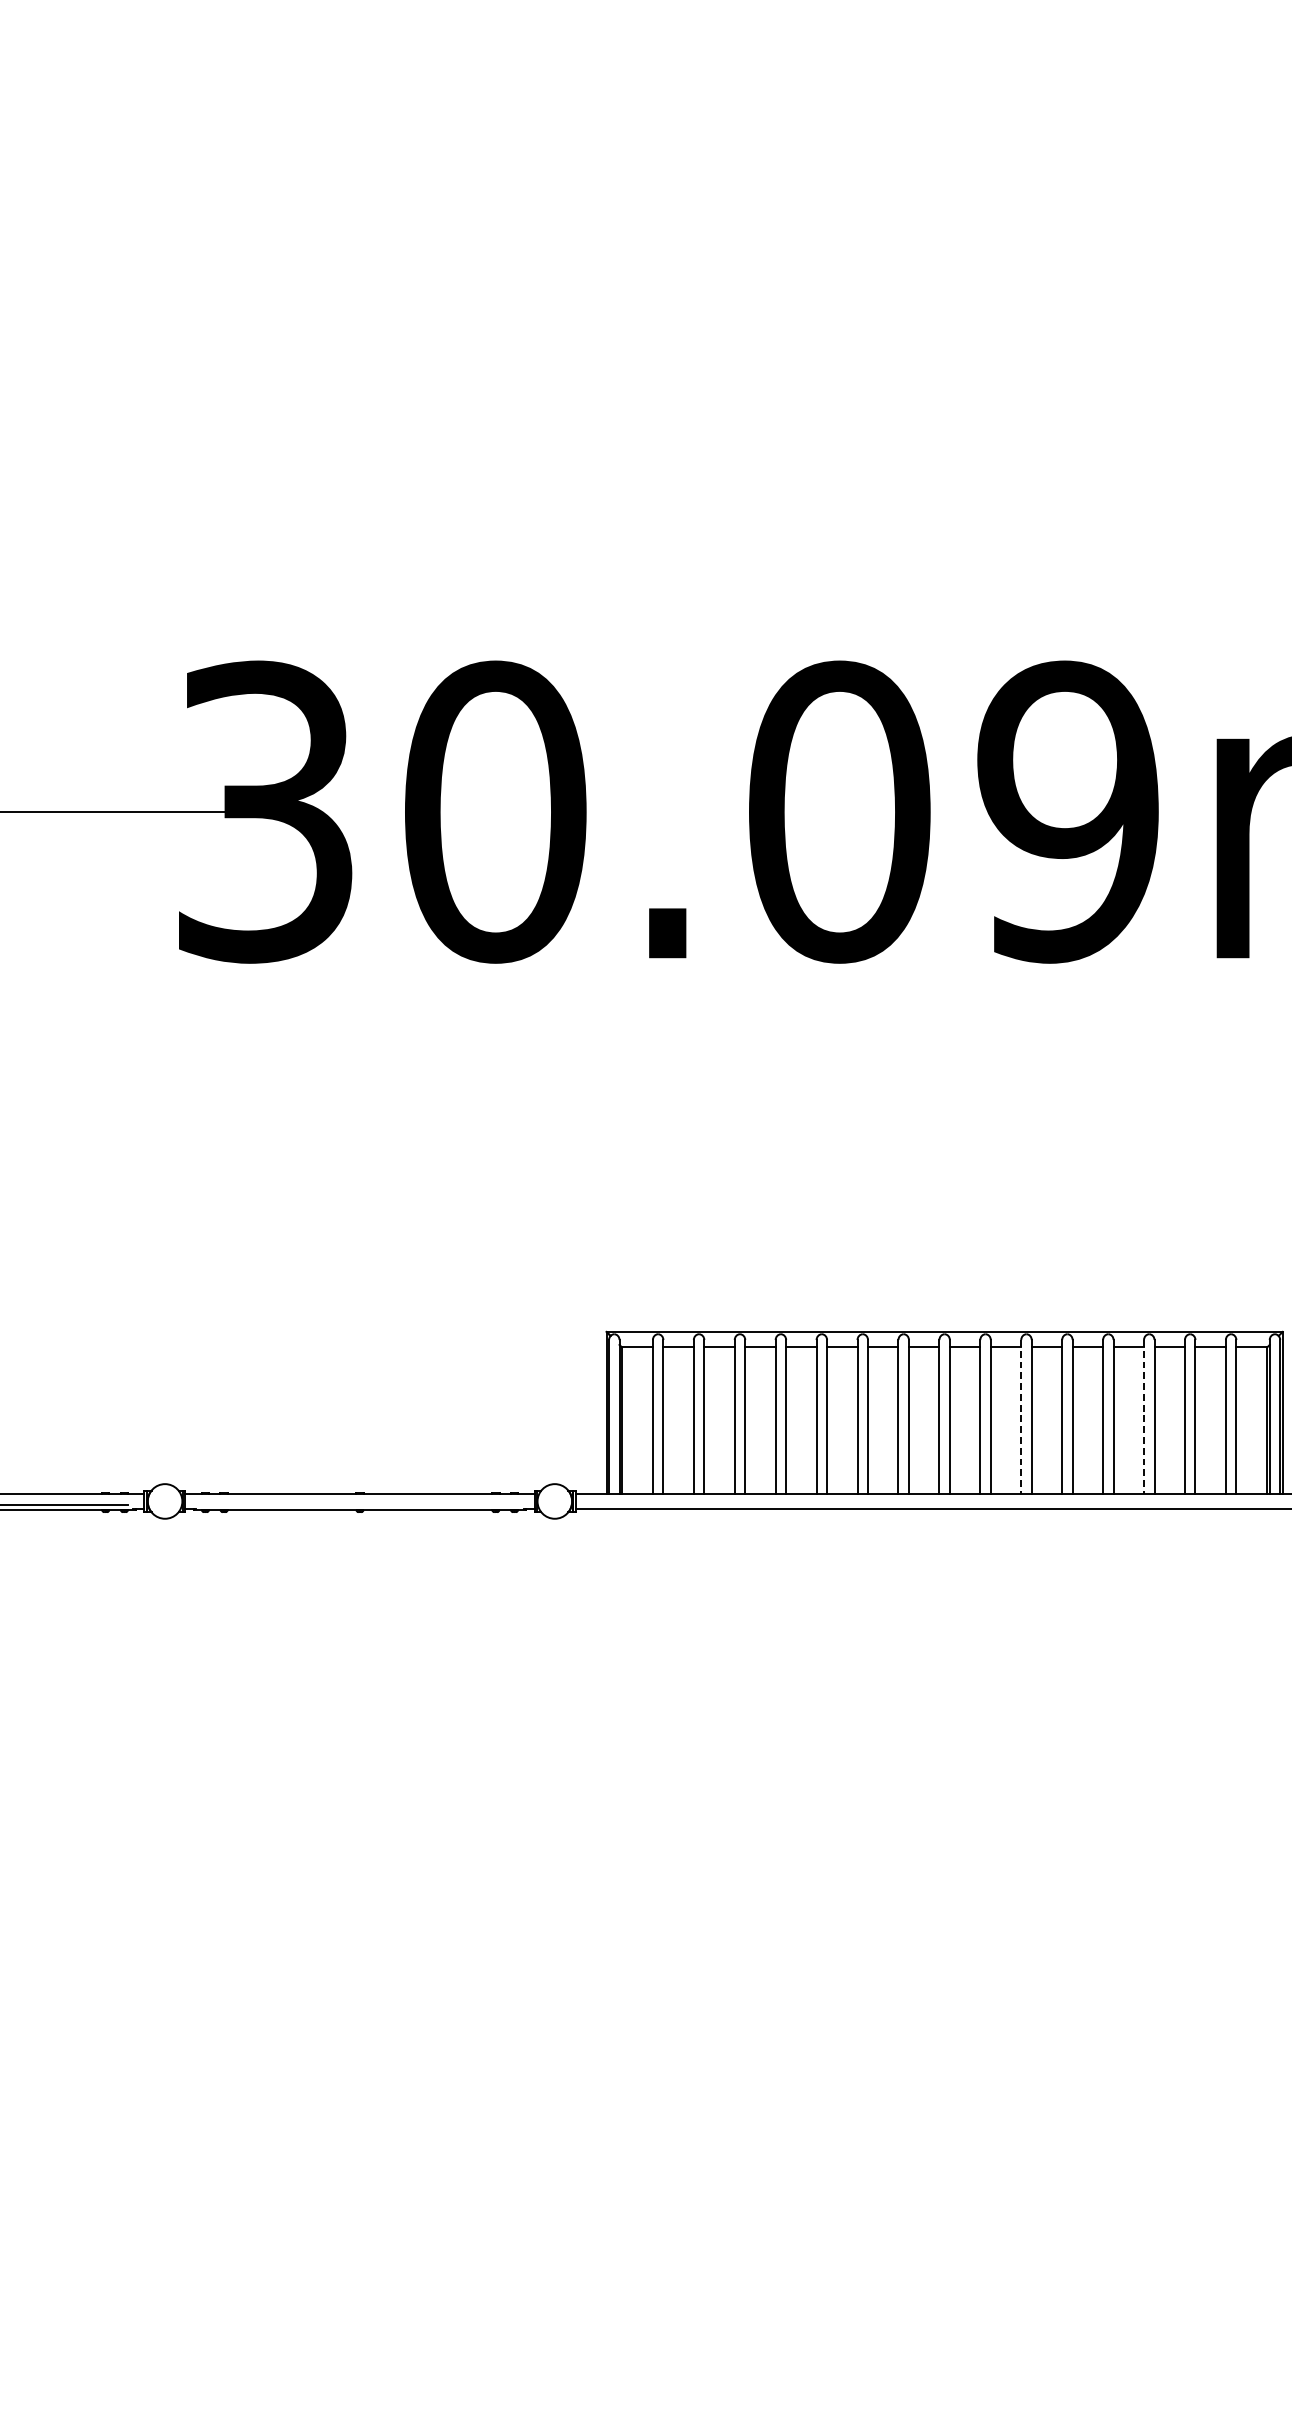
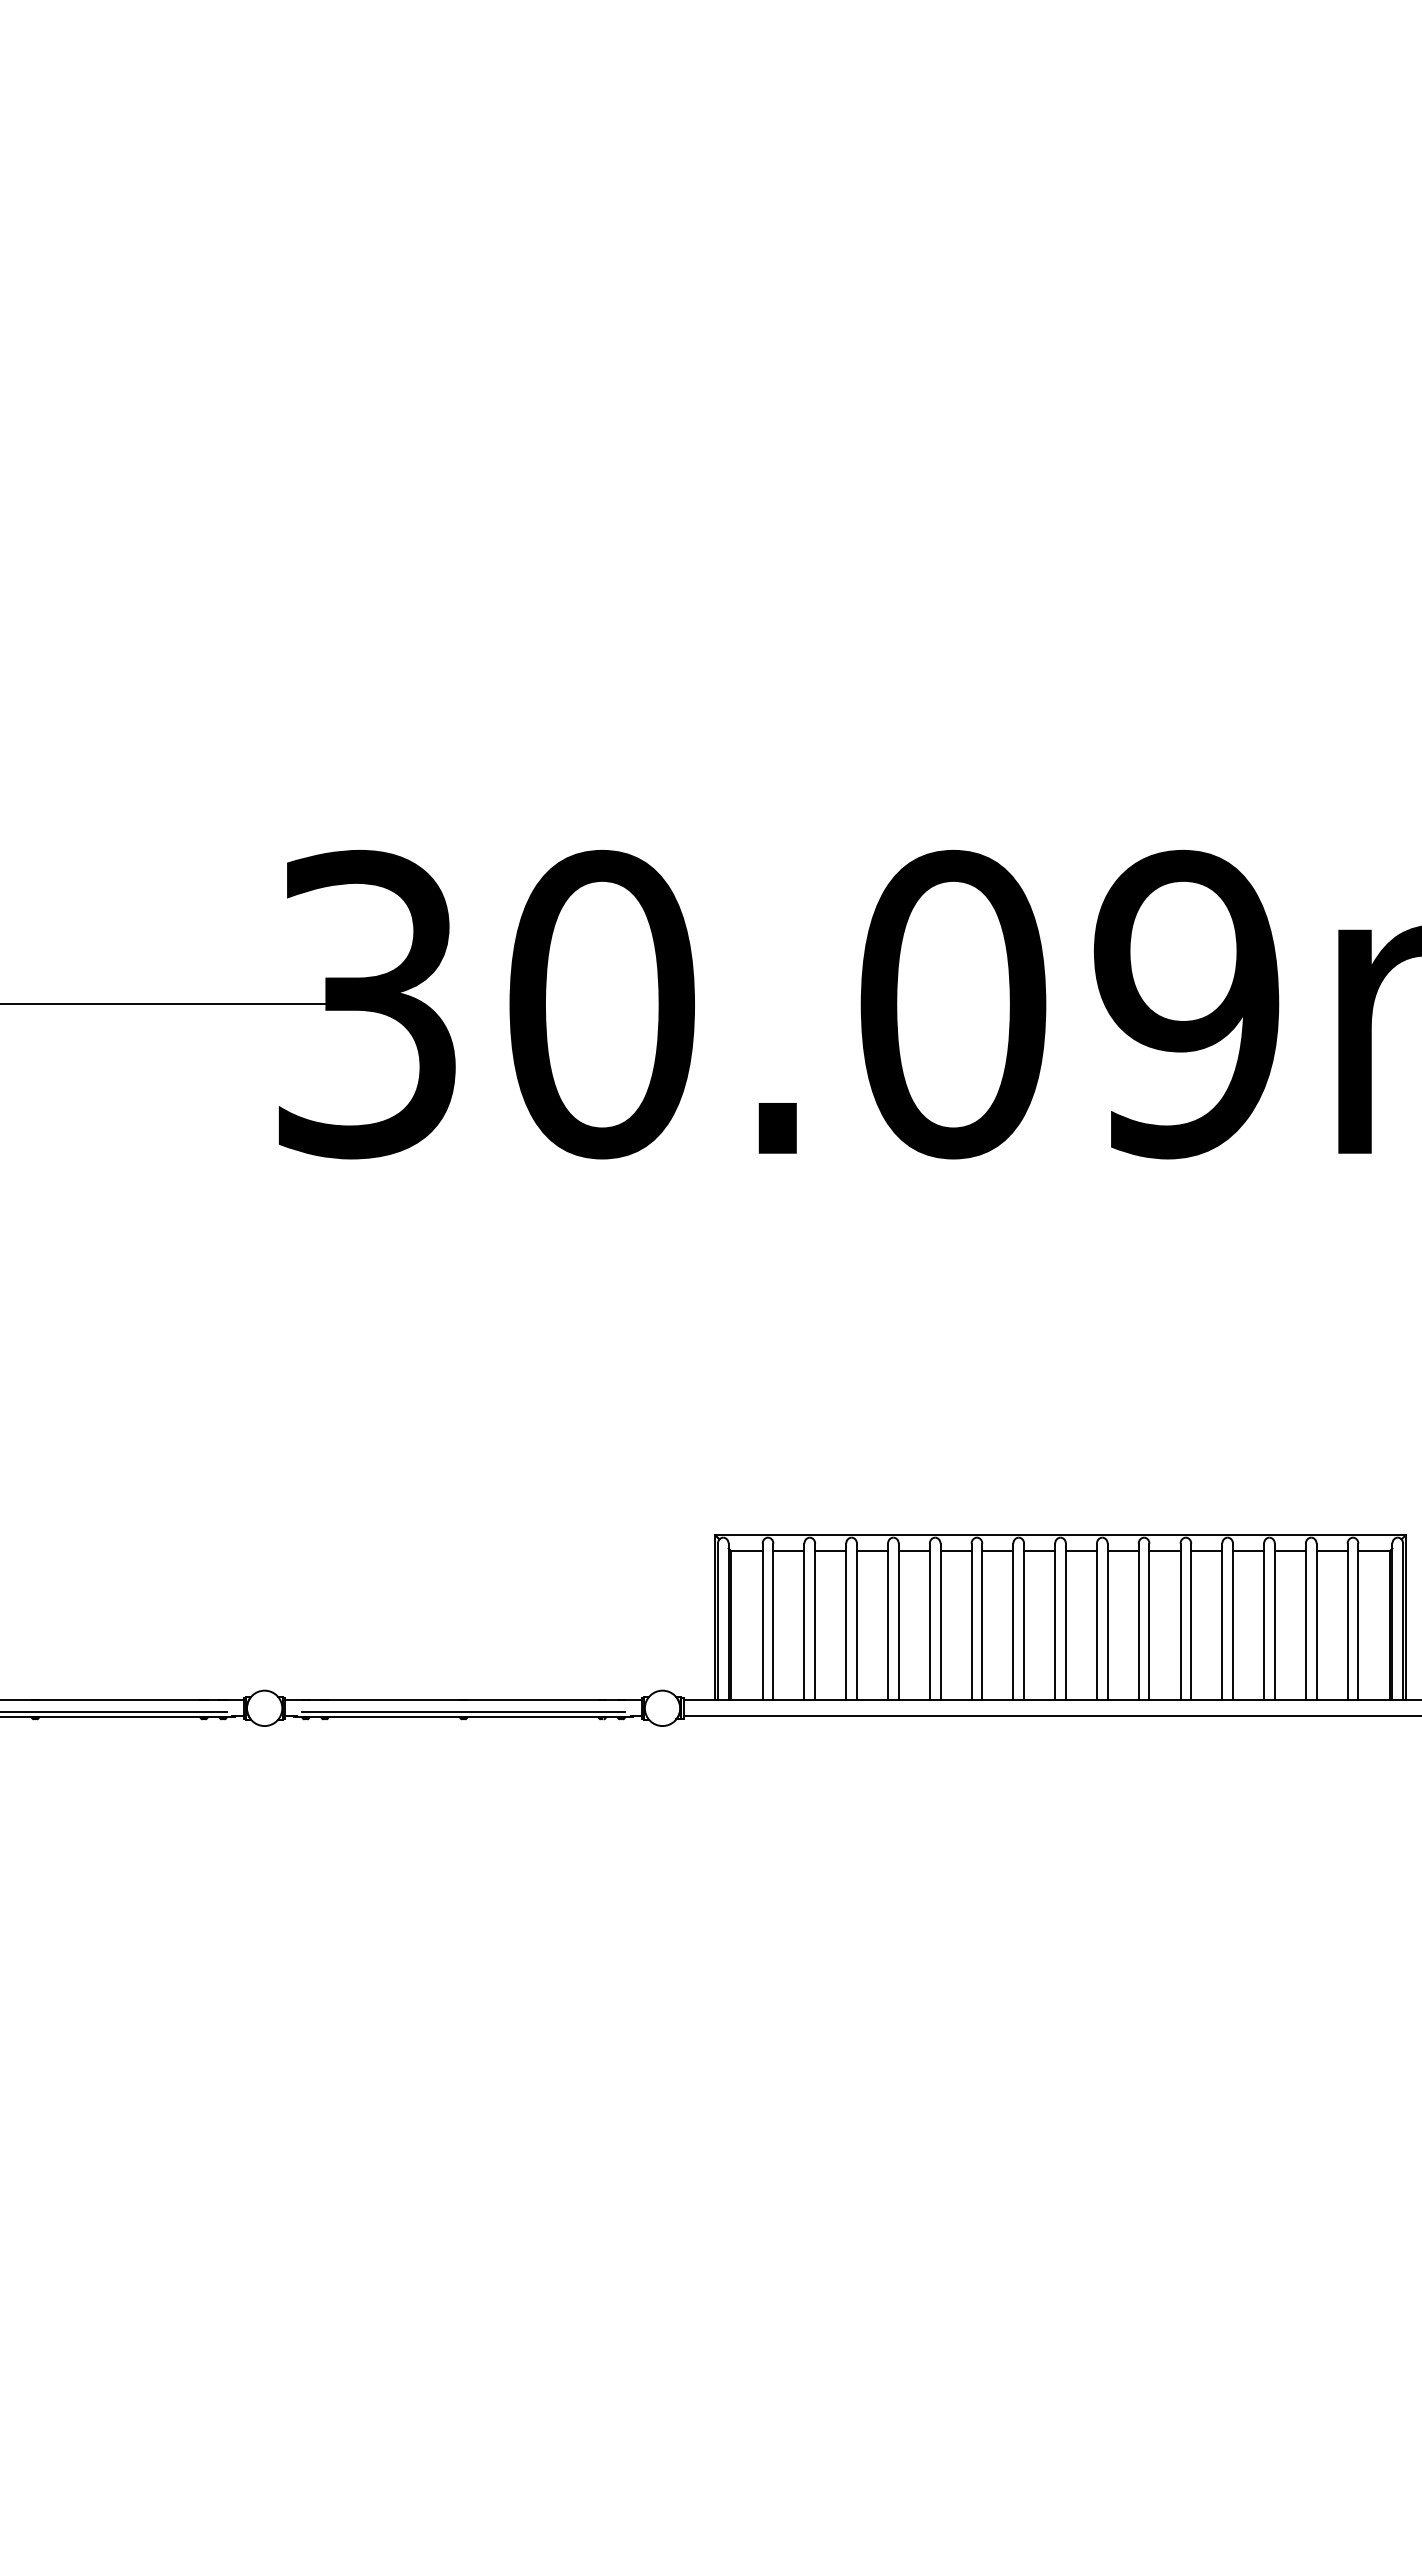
line: (1021, 1417) -> (1138, 1622), dashed -> solid
line: (1144, 1417) -> (1264, 1622), dashed -> solid
line: (359, 1505) -> (463, 1712), added

